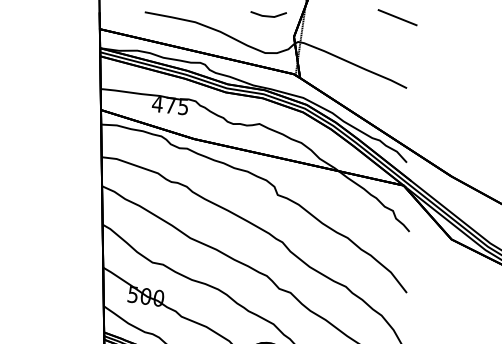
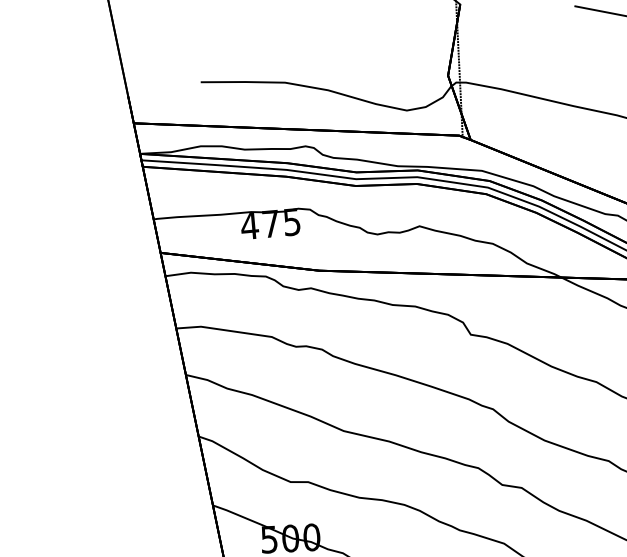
line: (268, 15) -> (400, 49), removed

